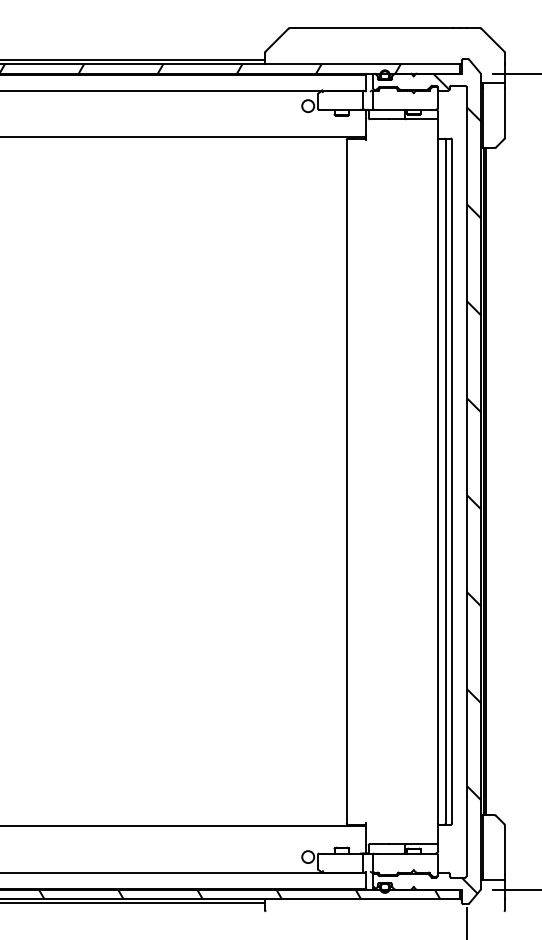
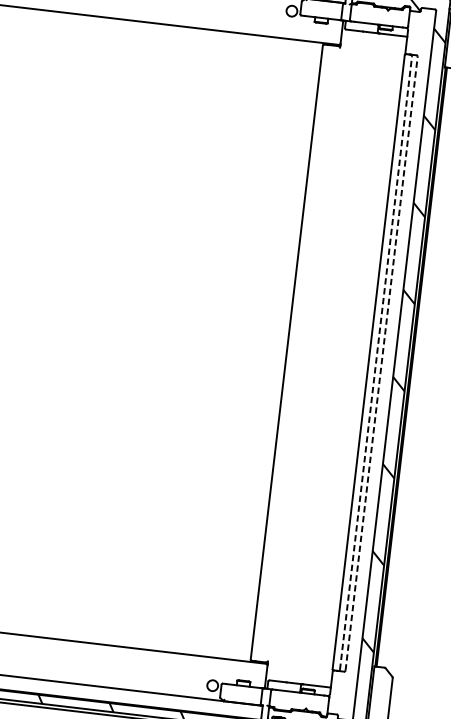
line: (445, 481) -> (375, 362), solid -> dashed
line: (452, 481) -> (381, 363), solid -> dashed

